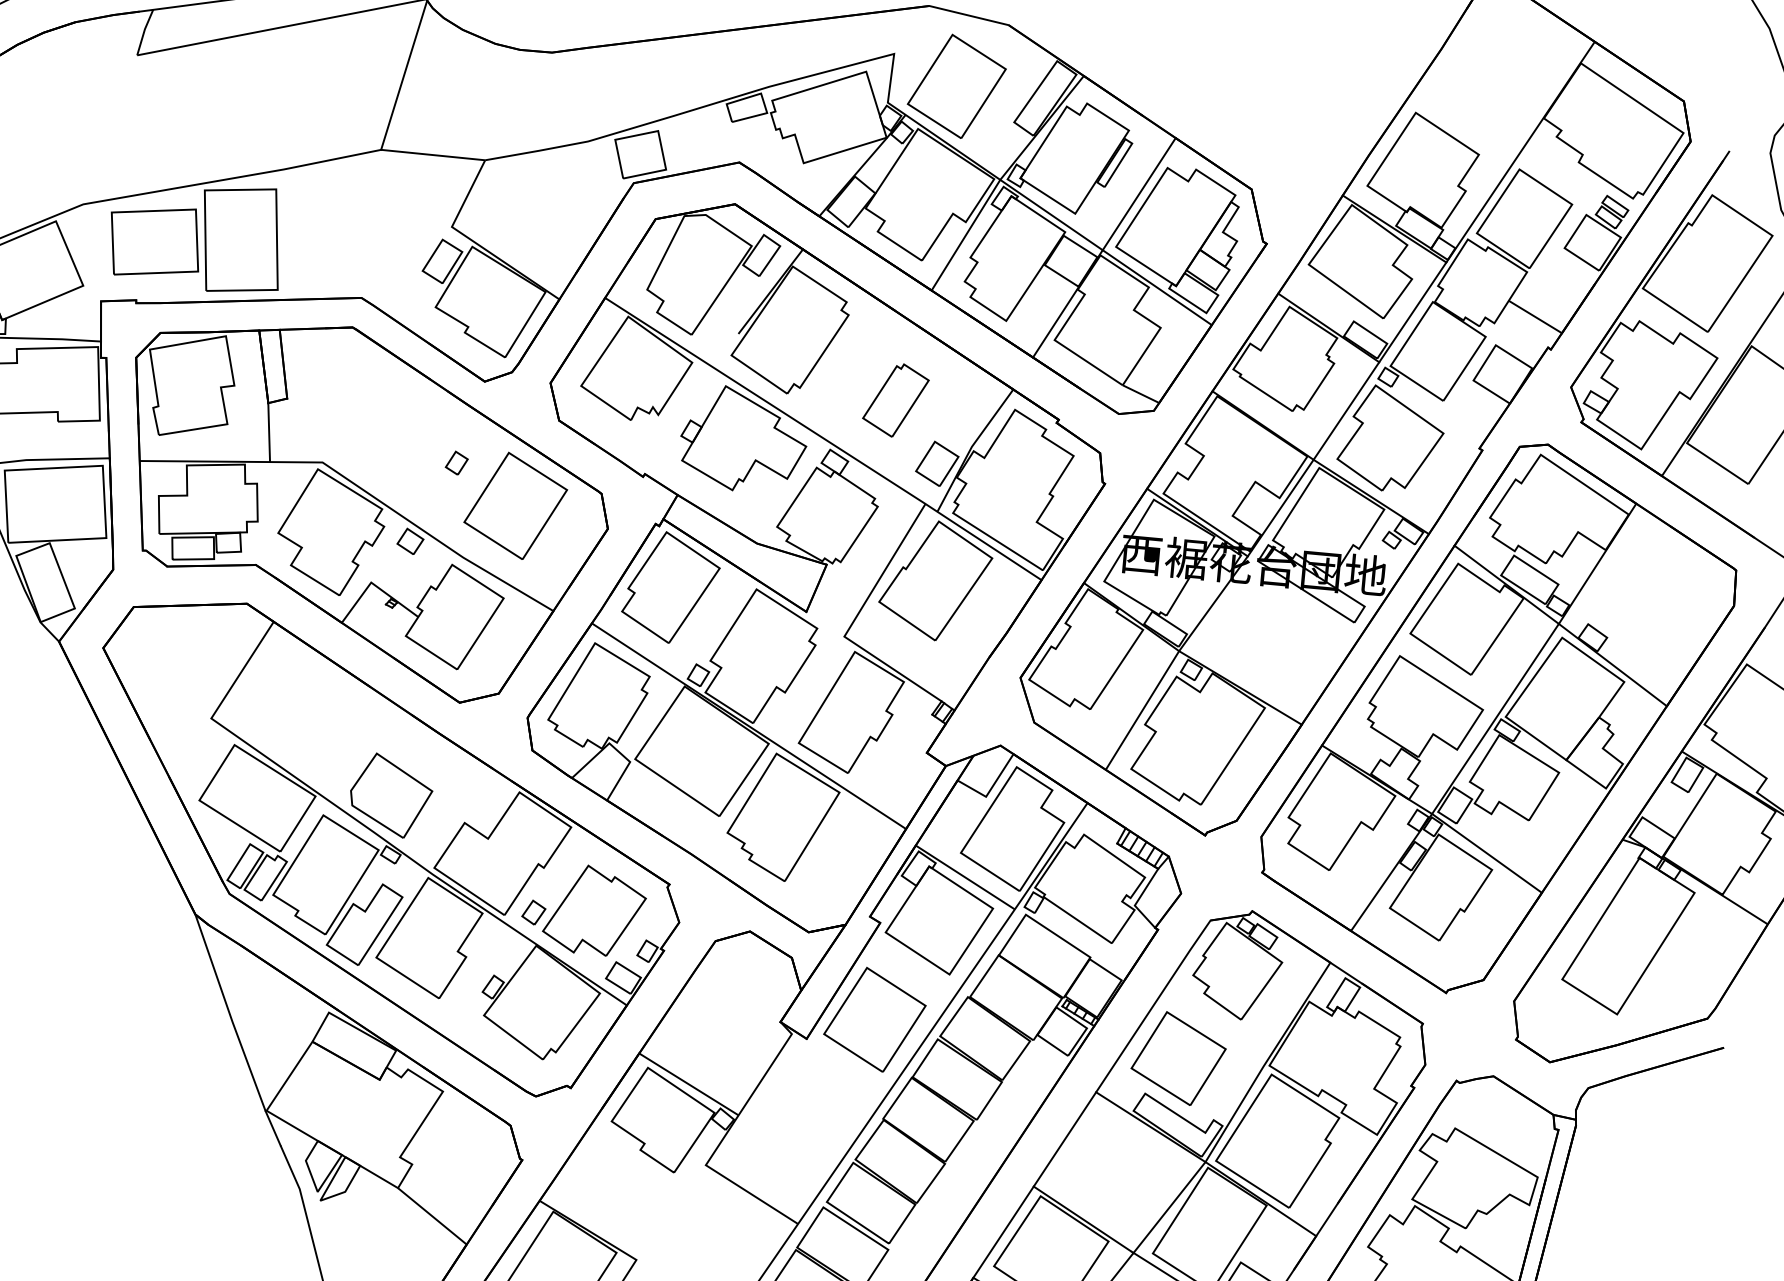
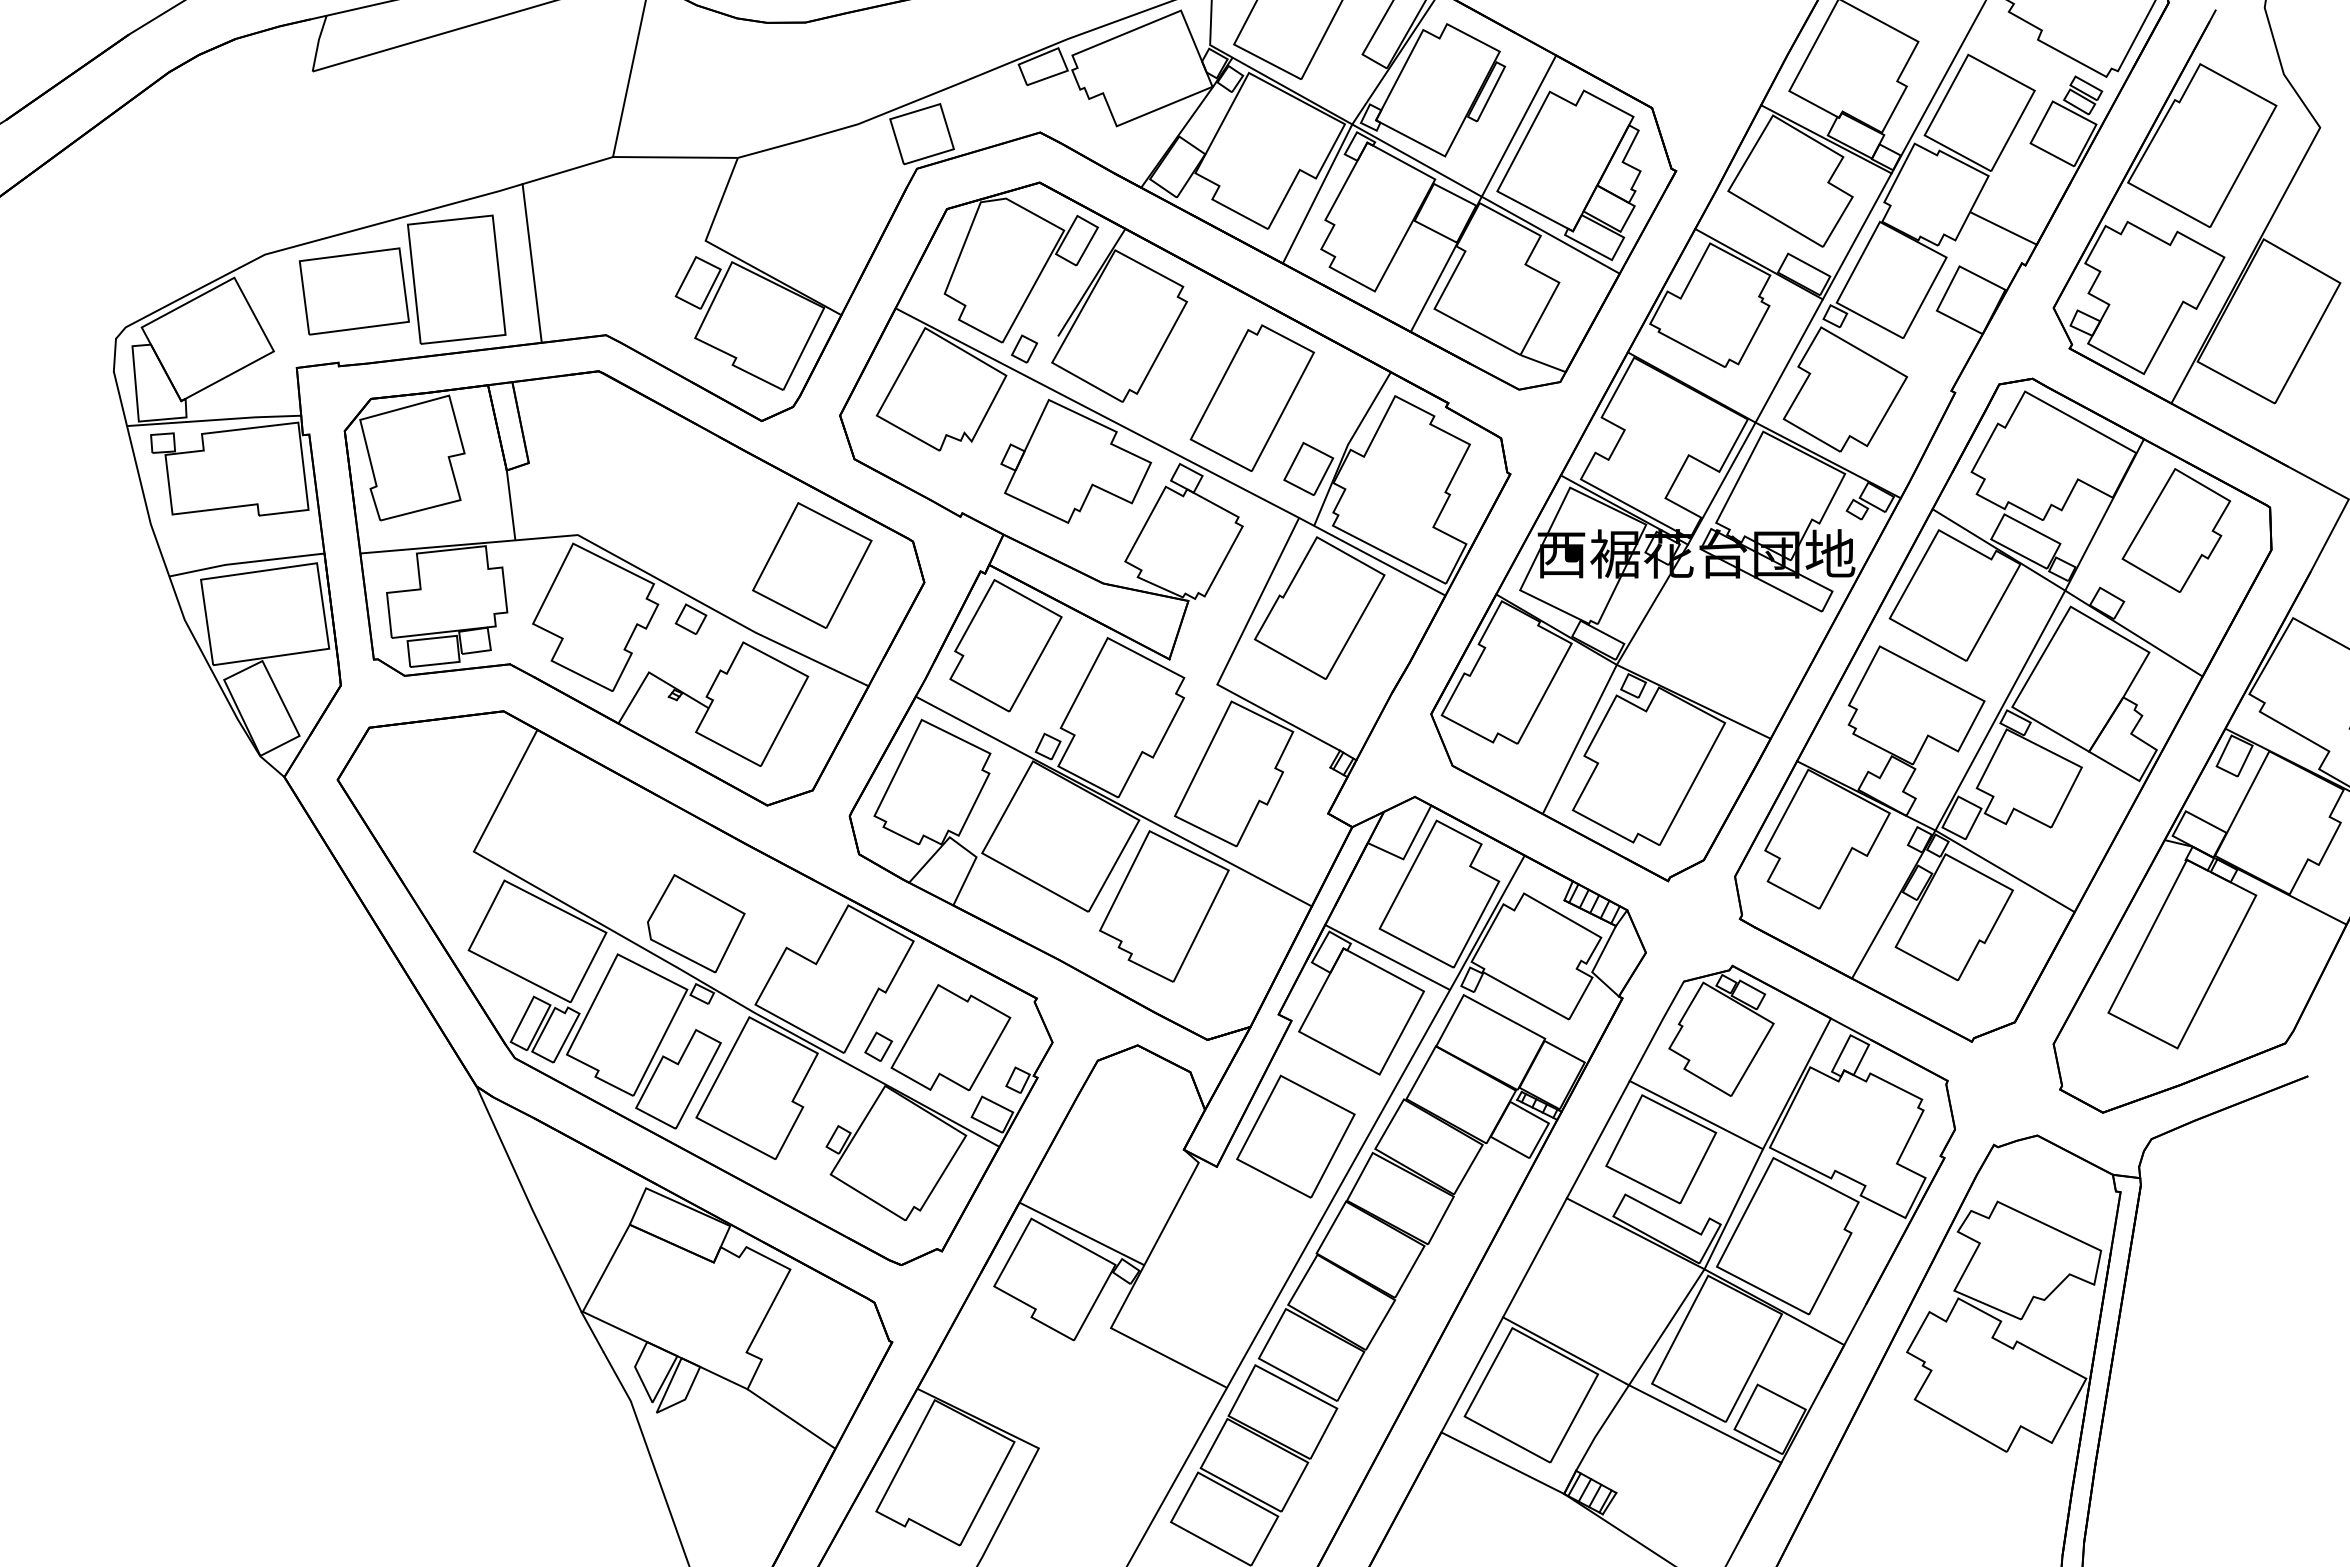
line: (304, 232) -> (531, 263), added
part: (895, 399) -> (1252, 397), size x1.67
part: (456, 462) -> (1024, 348), moved
part: (1656, 582) -> (2176, 530), added
line: (1210, 1032) -> (1696, 1114), added

